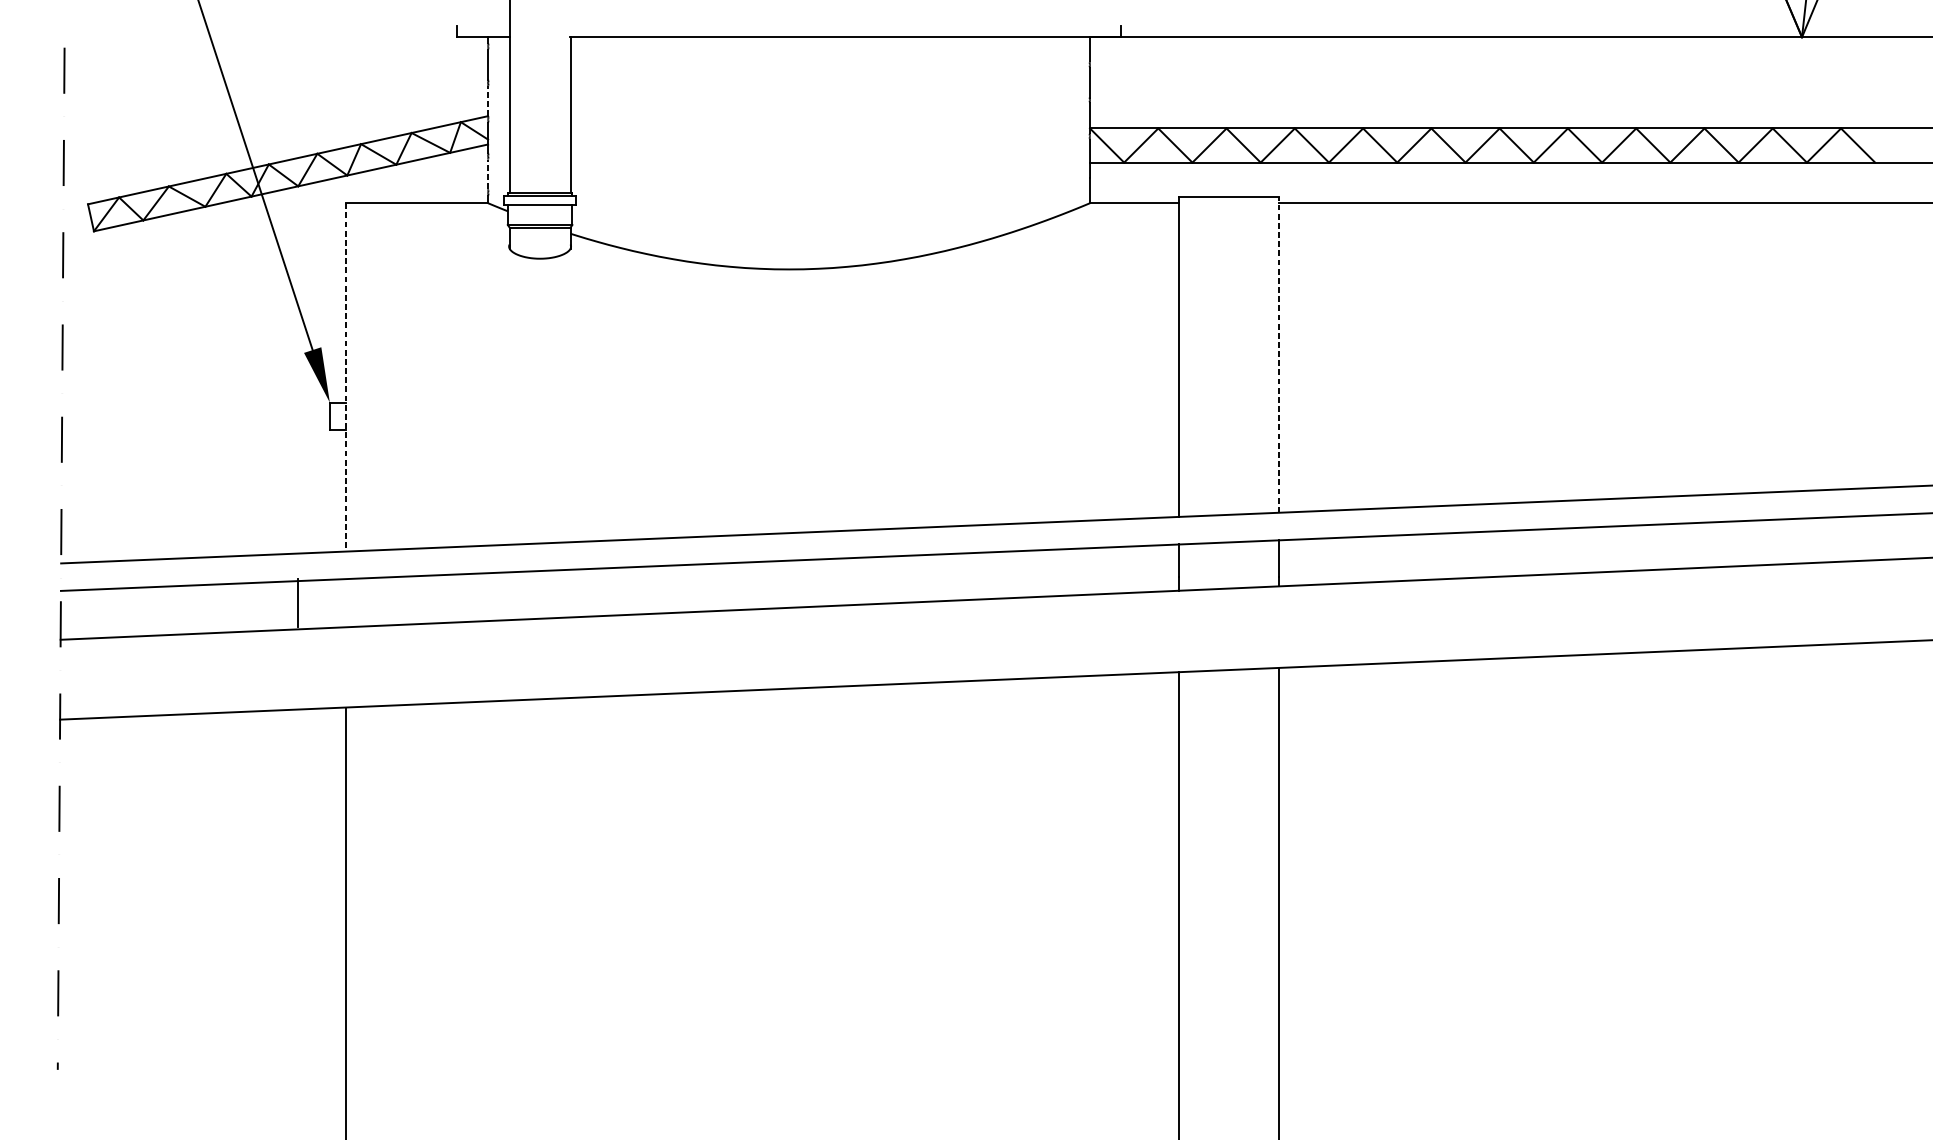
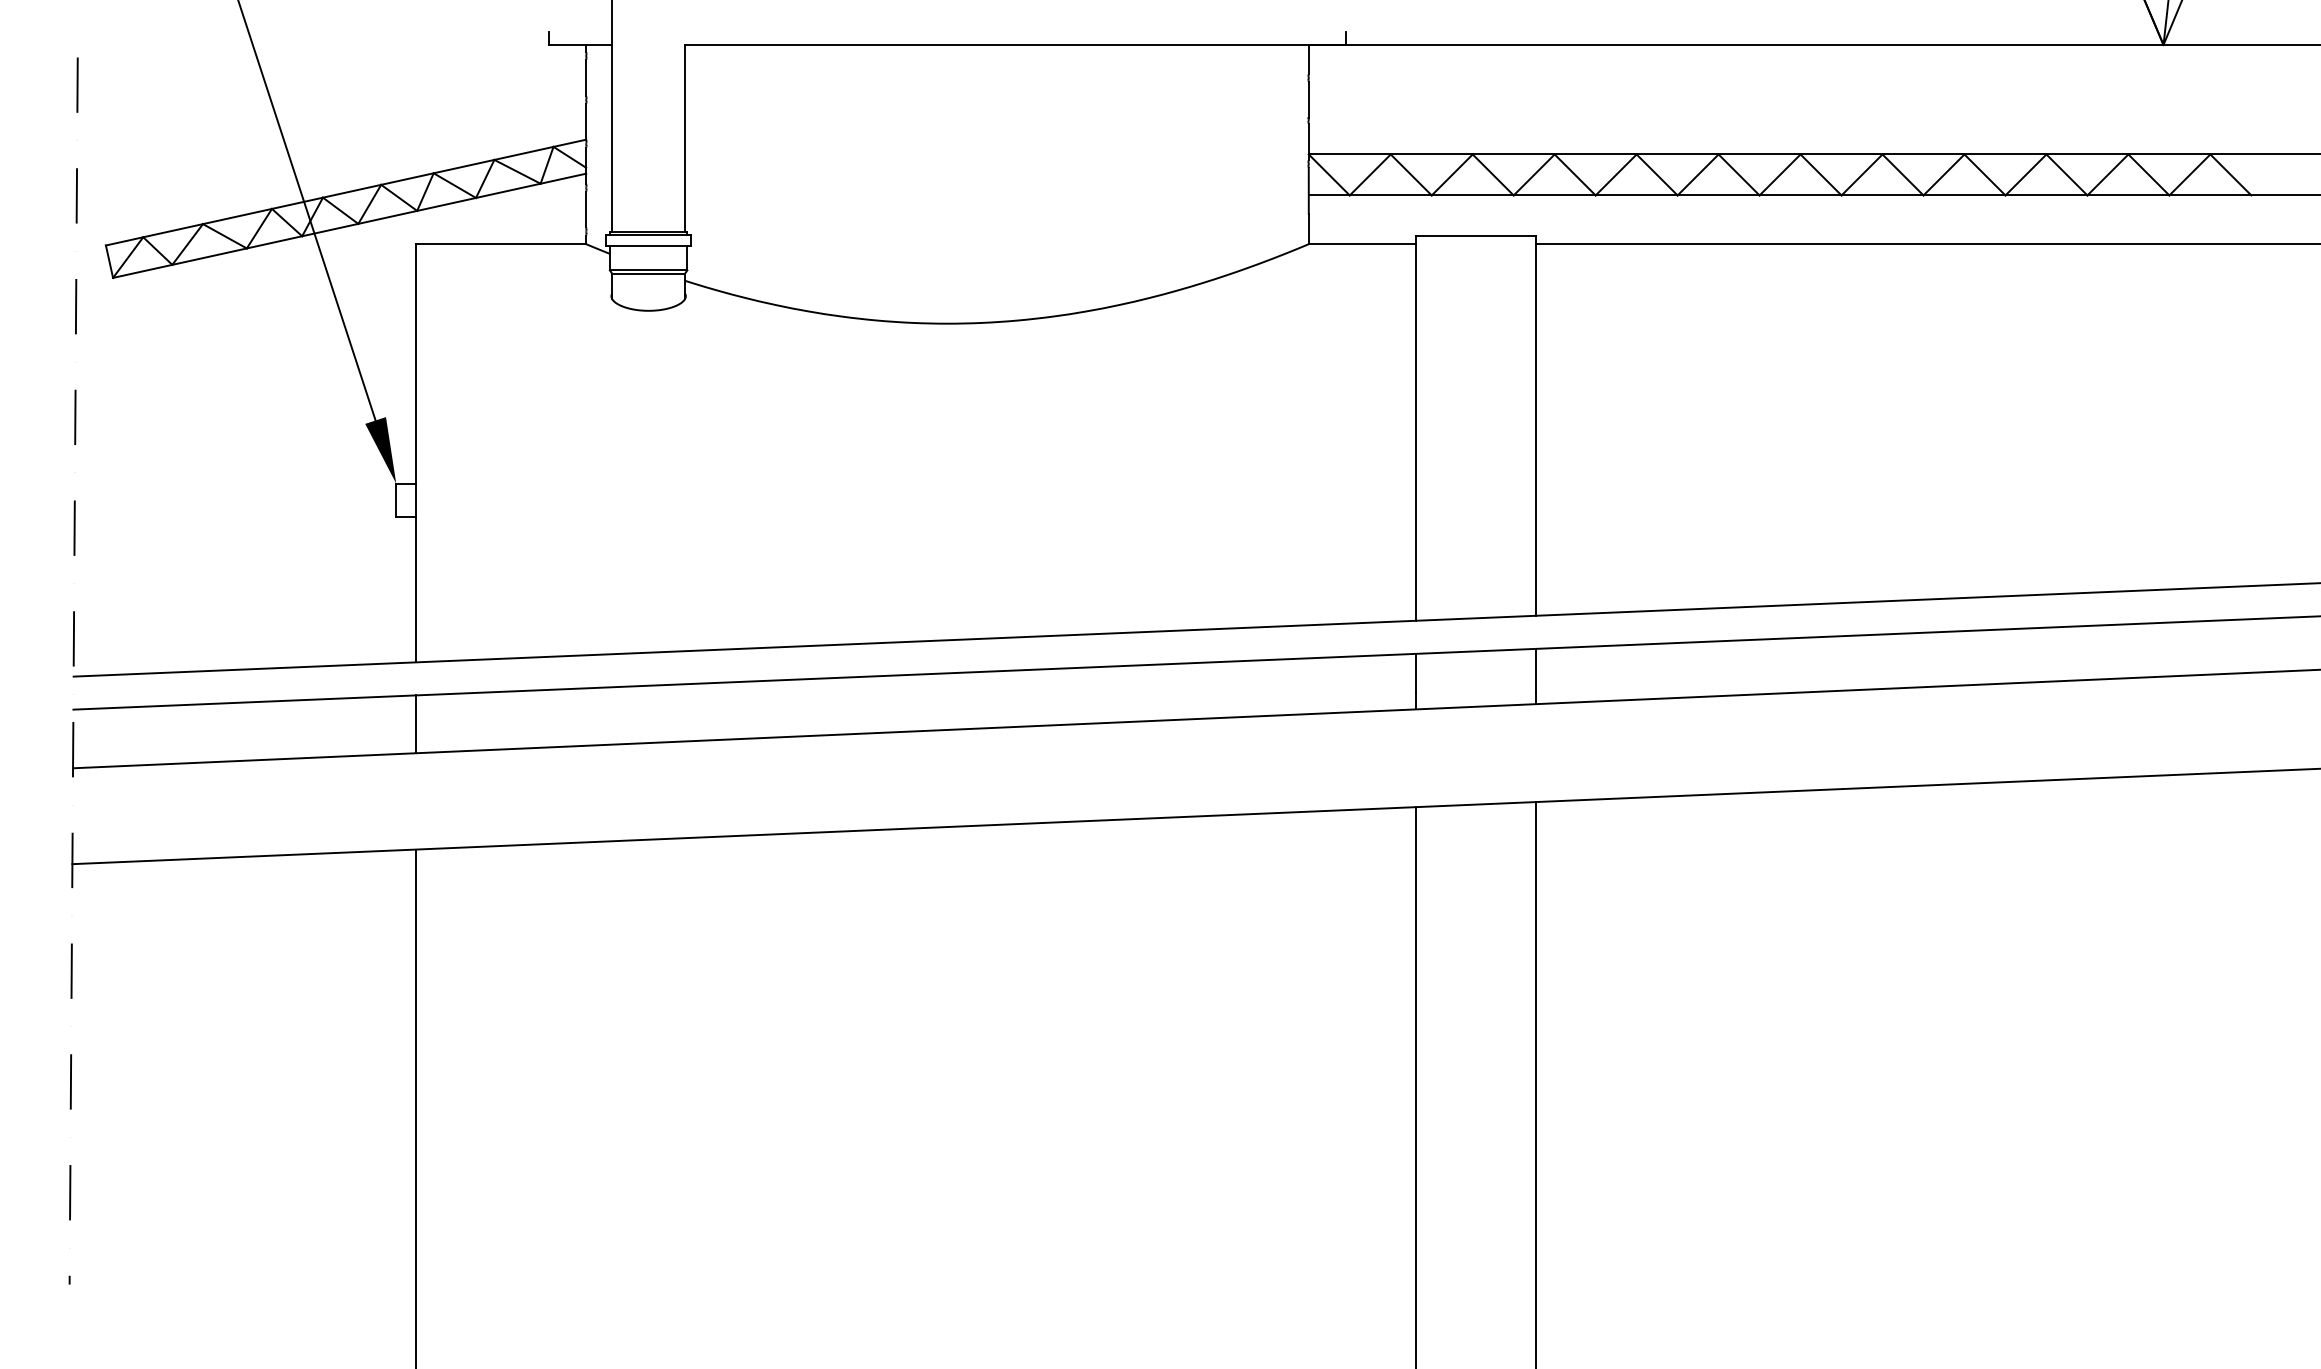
line: (488, 101) -> (586, 121), dashed -> solid
line: (488, 174) -> (586, 209), dashed -> solid
line: (1278, 355) -> (1535, 426), dashed -> solid
line: (346, 377) -> (416, 453), dashed -> solid
line: (298, 603) -> (416, 724), moved

